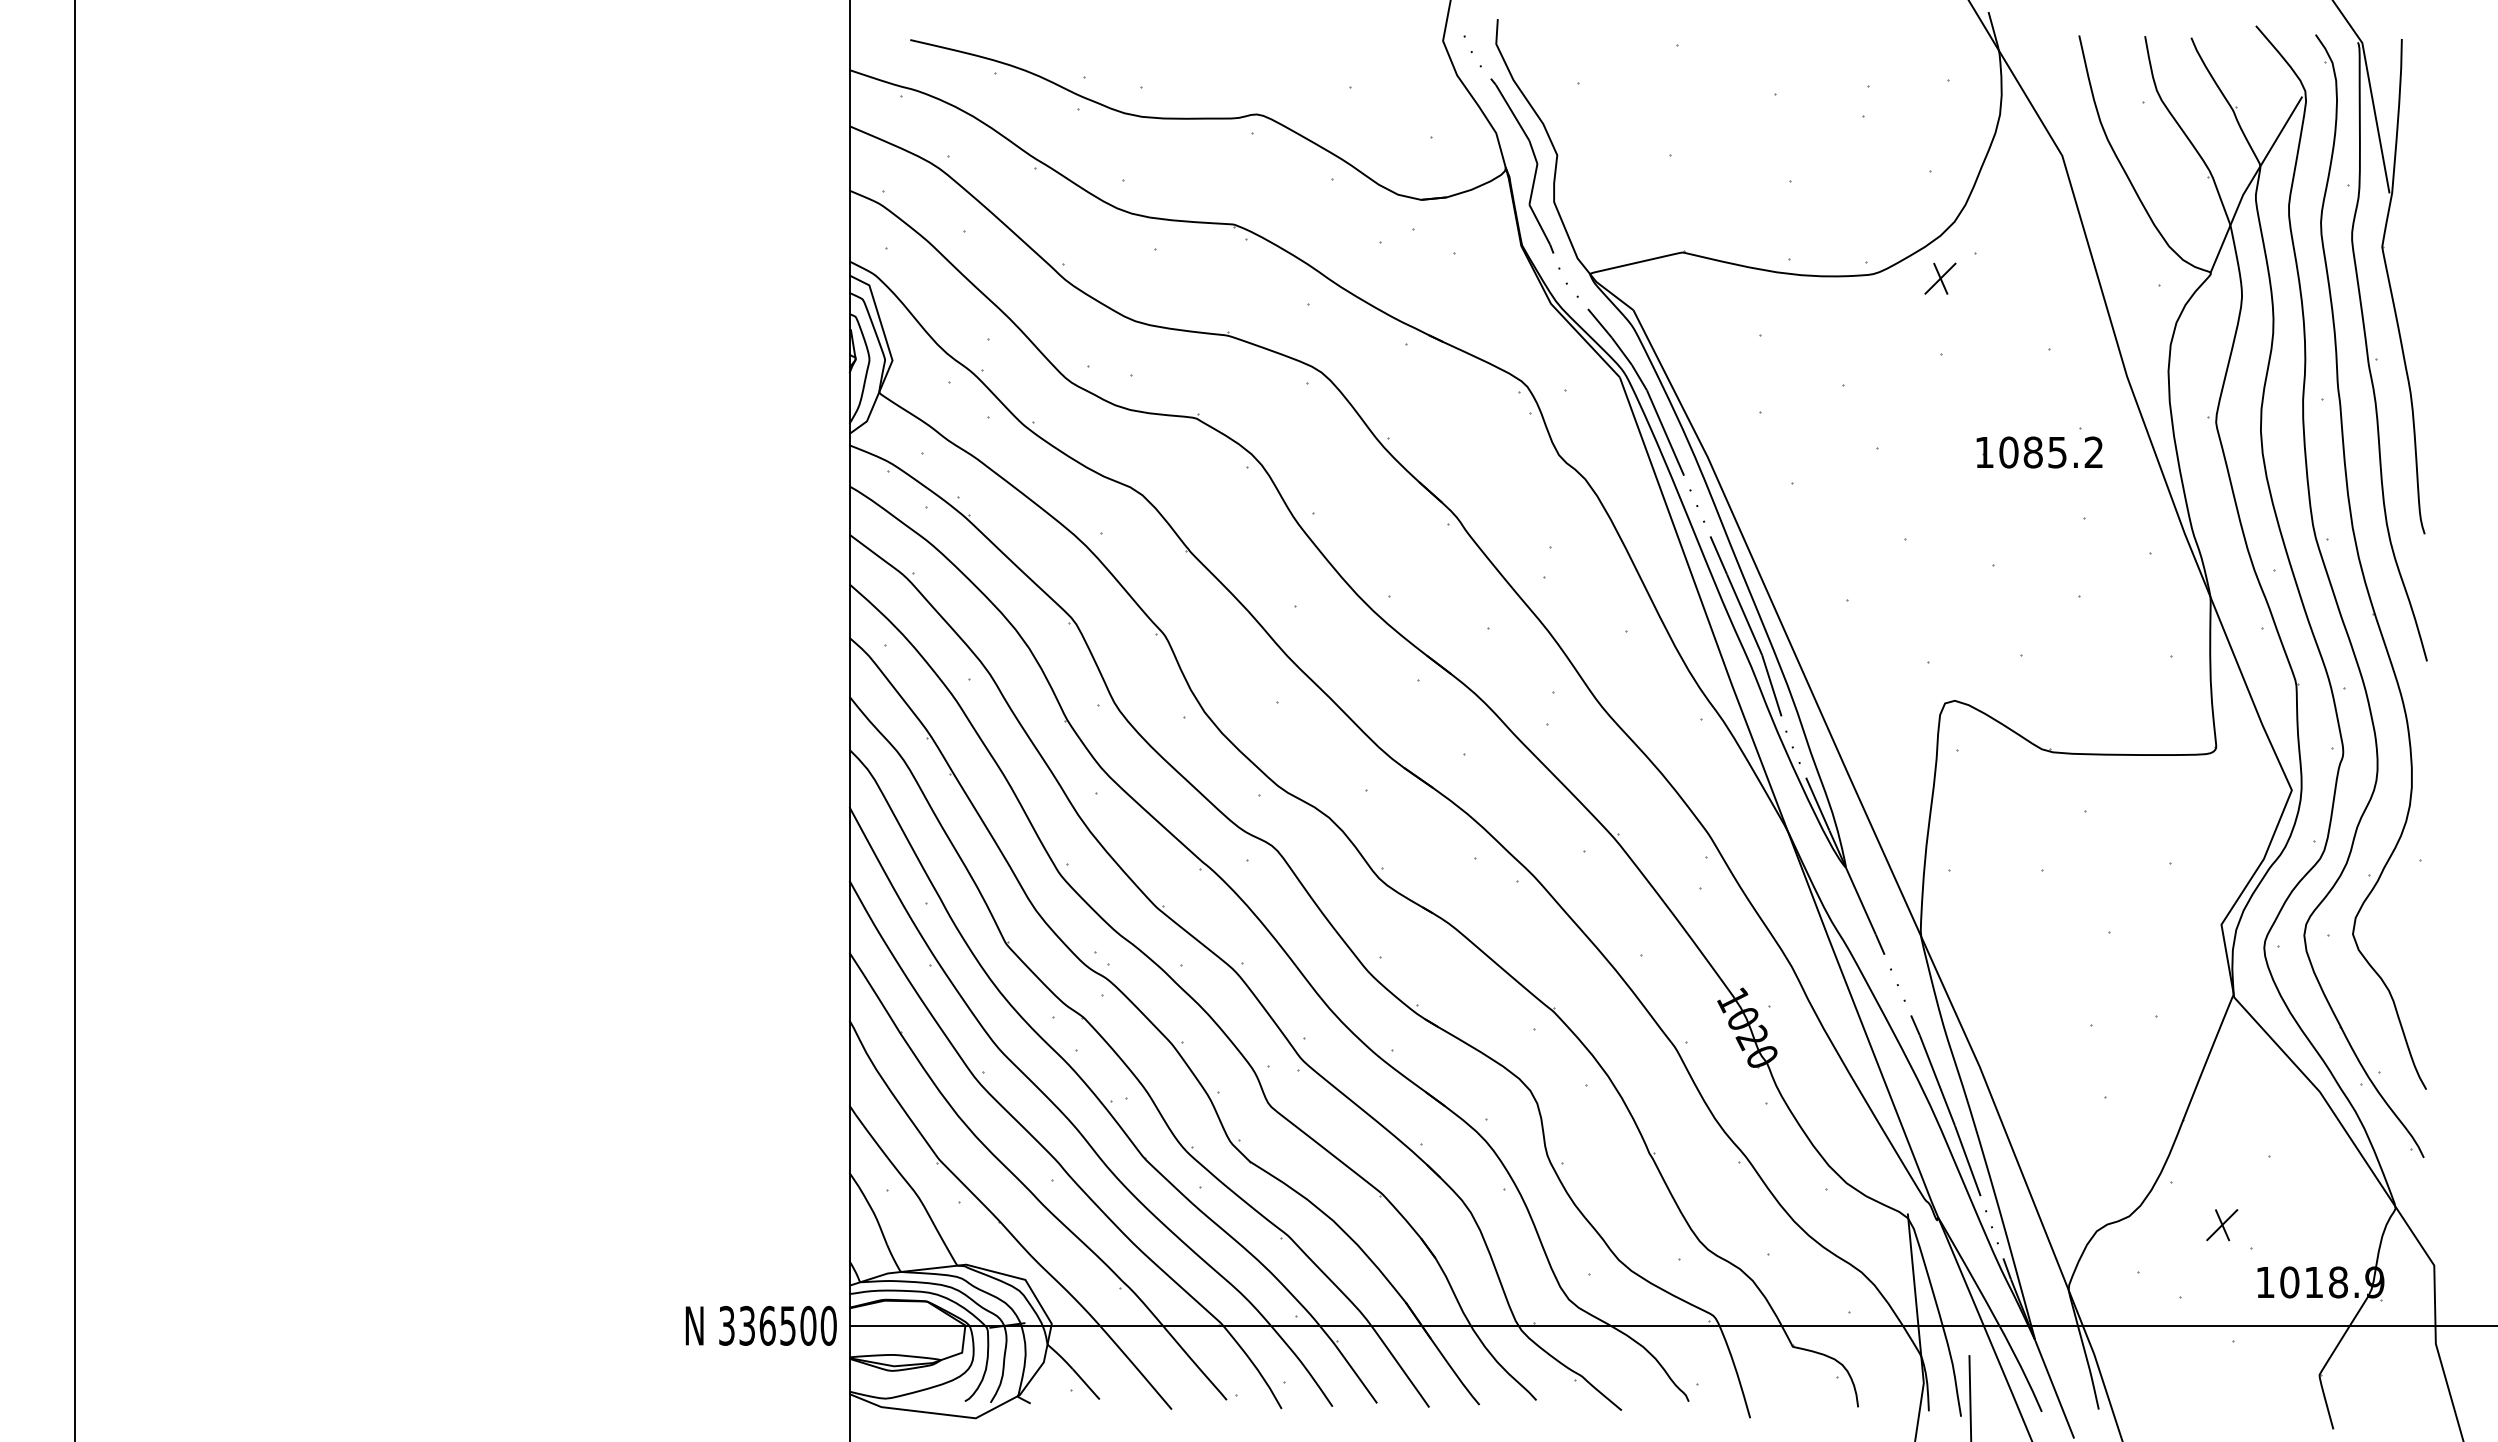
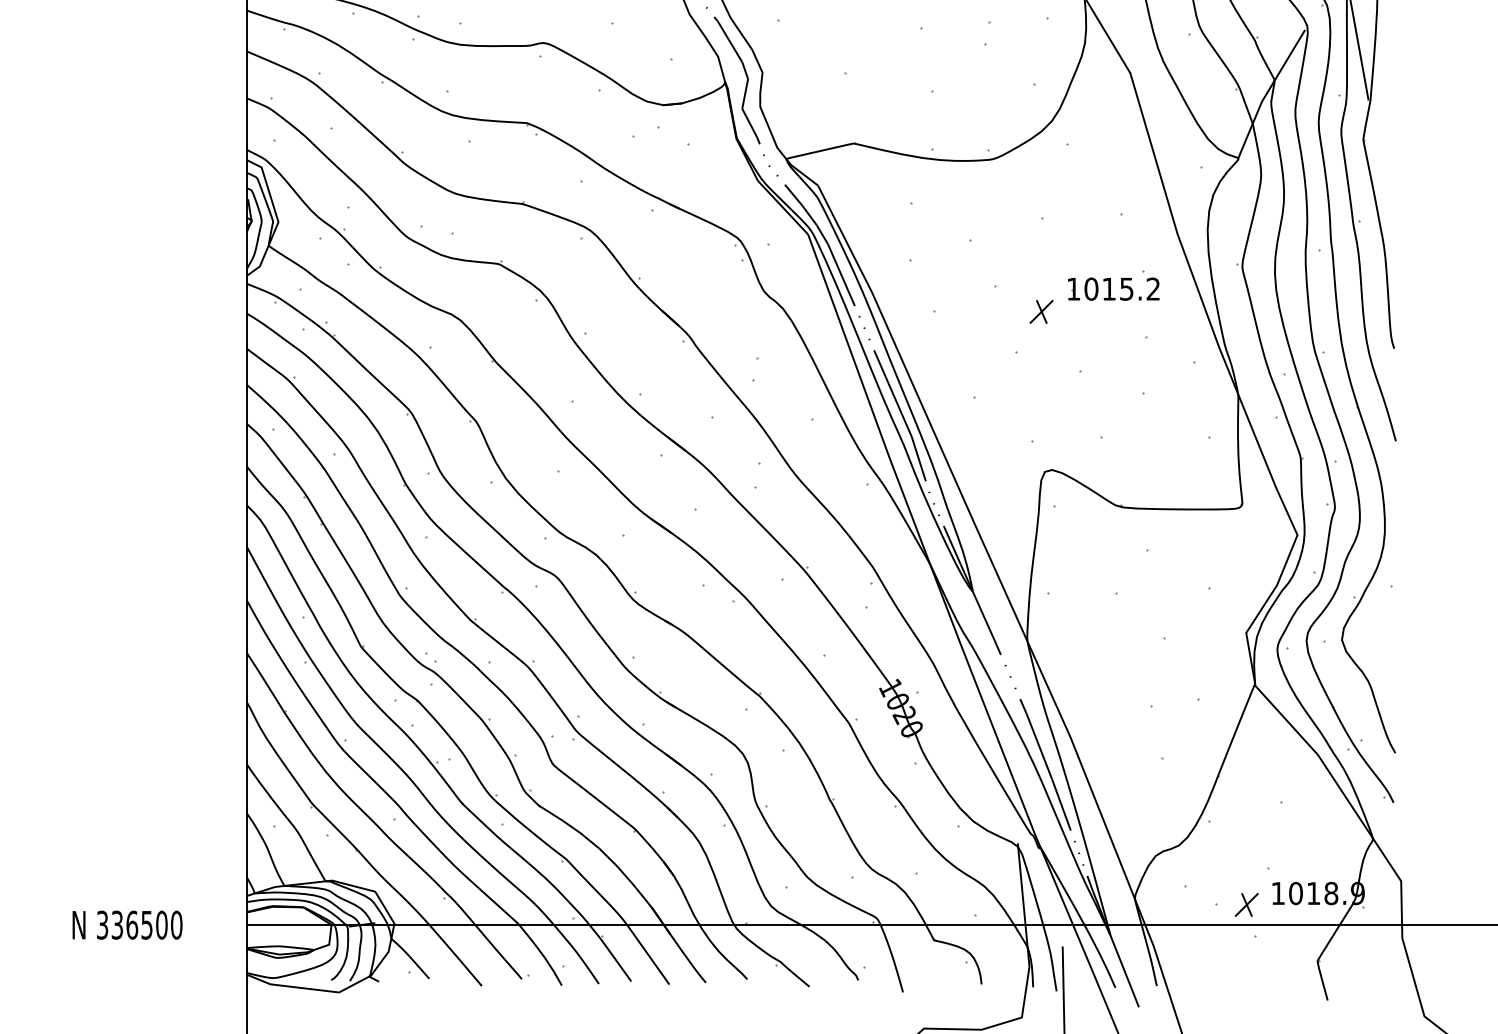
part: (1940, 278) -> (1041, 311), moved
text: (2032, 452) -> (1108, 289), 1085.2 -> 1015.2
part: (2222, 1225) -> (1246, 905), moved
text: (760, 1325) -> (127, 924), moved

